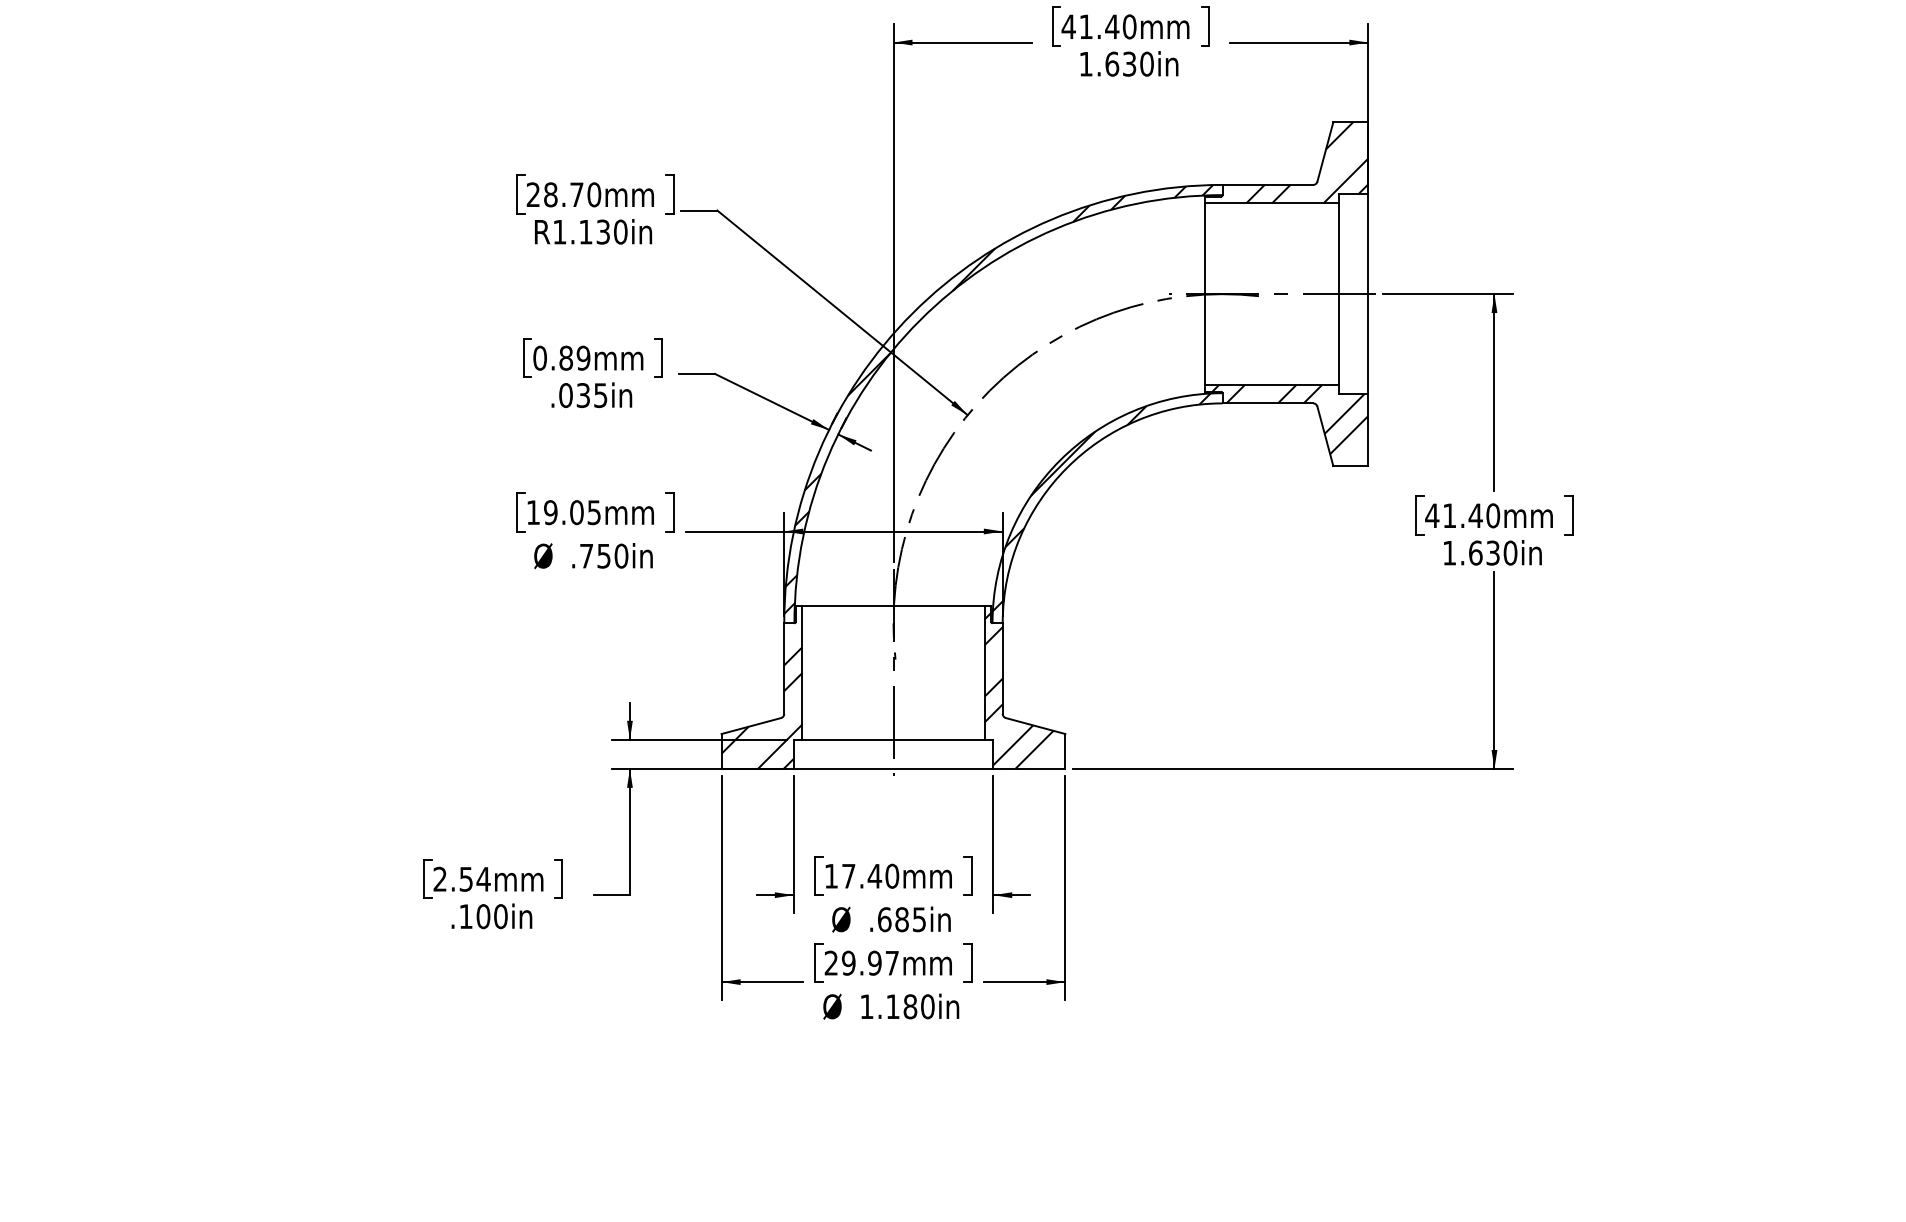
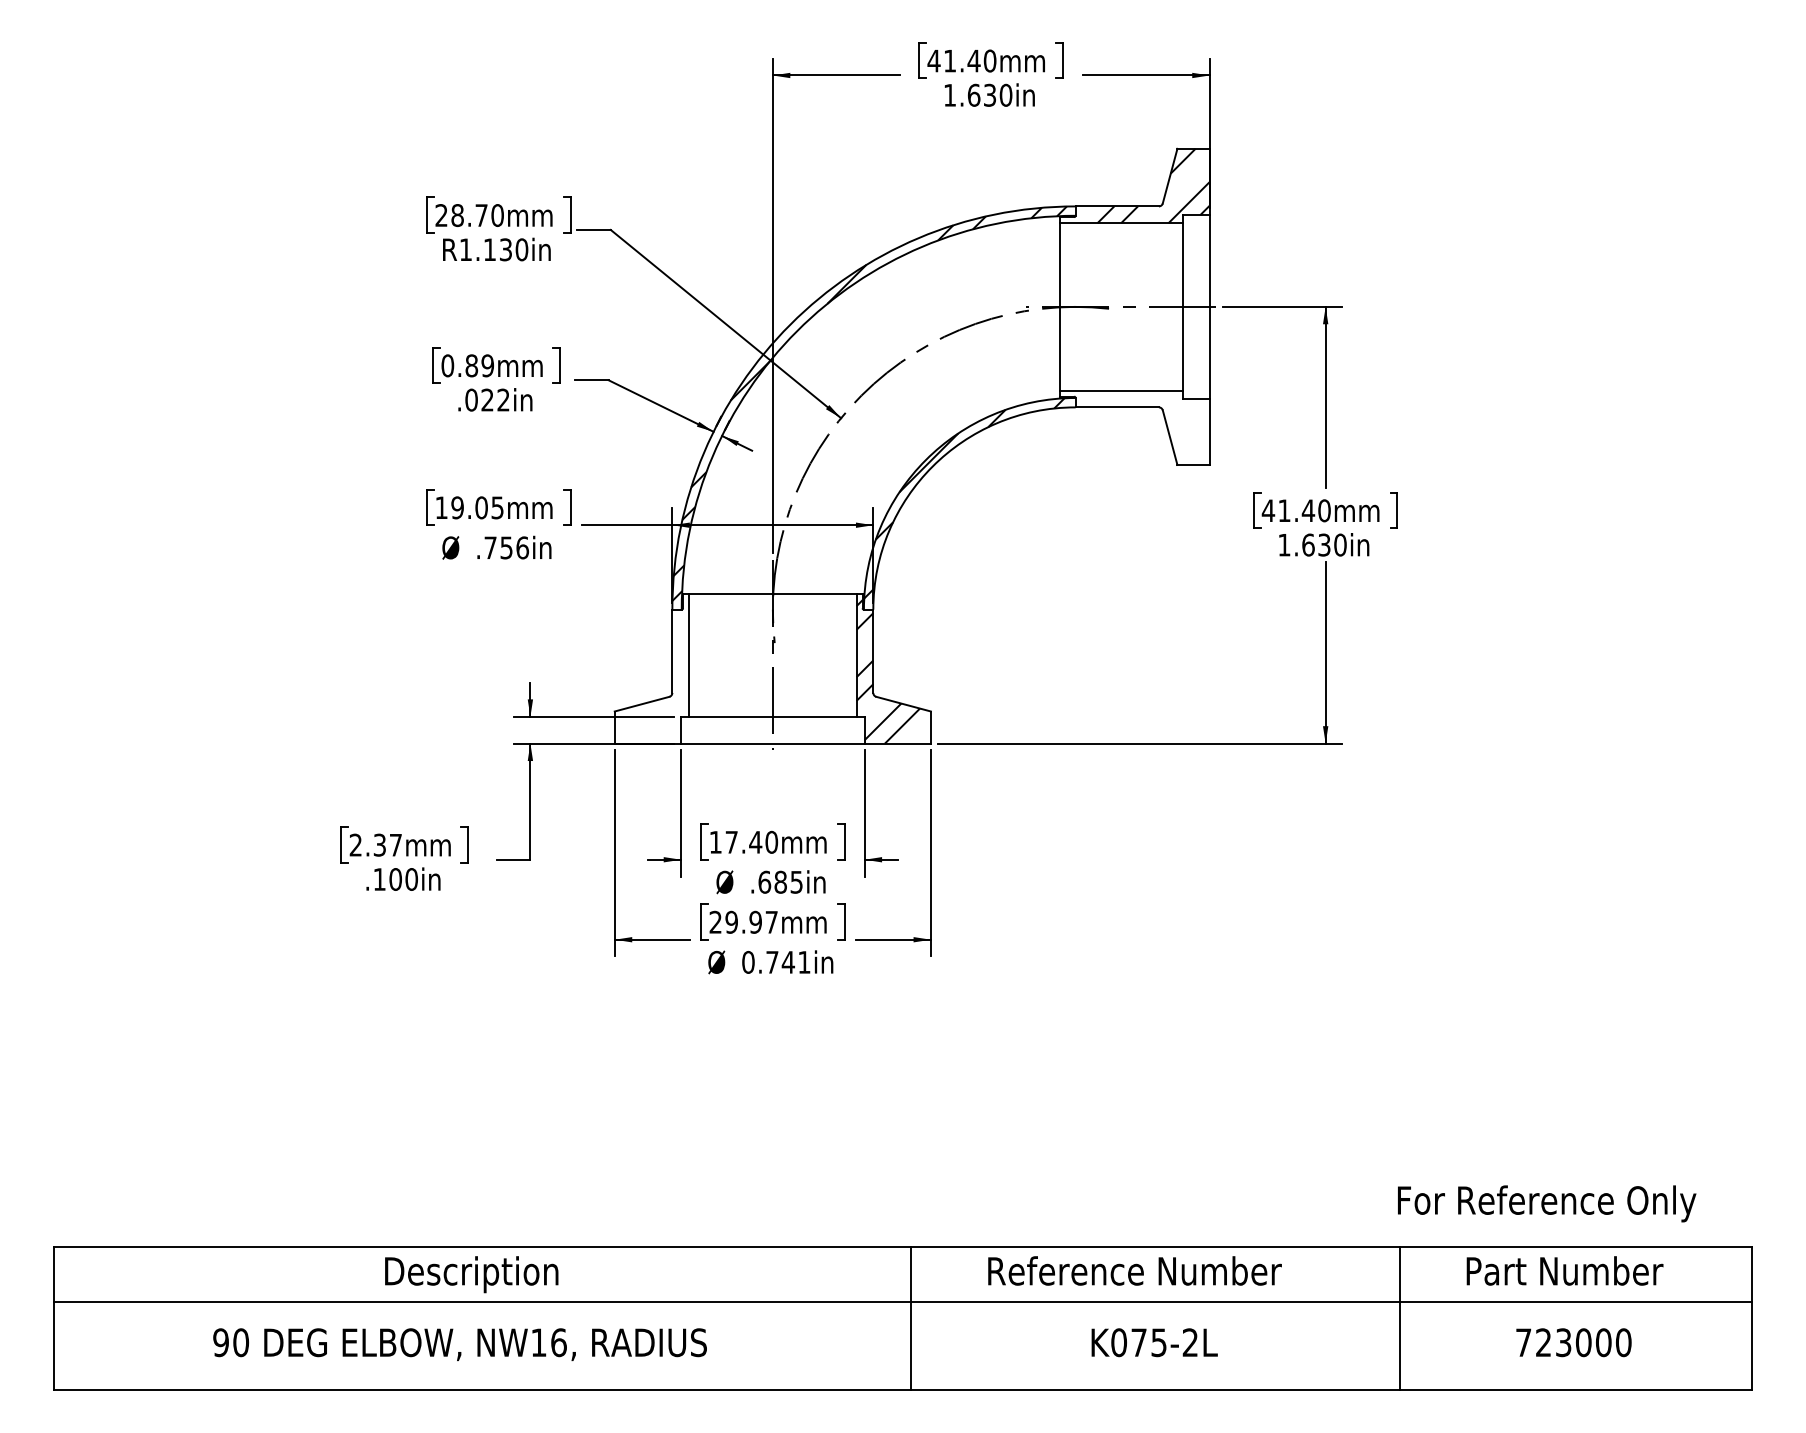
text: (591, 394) -> (495, 399), .035in -> .022in
hatch: (1289, 419) -> (1137, 422), removed
text: (621, 555) -> (522, 547), .750in -> .756in
hatch: (761, 707) -> (651, 687), removed
text: (475, 878) -> (388, 844), 2.54mm -> 2.37mm
text: (897, 1005) -> (776, 961), 1.180in -> 0.741in

